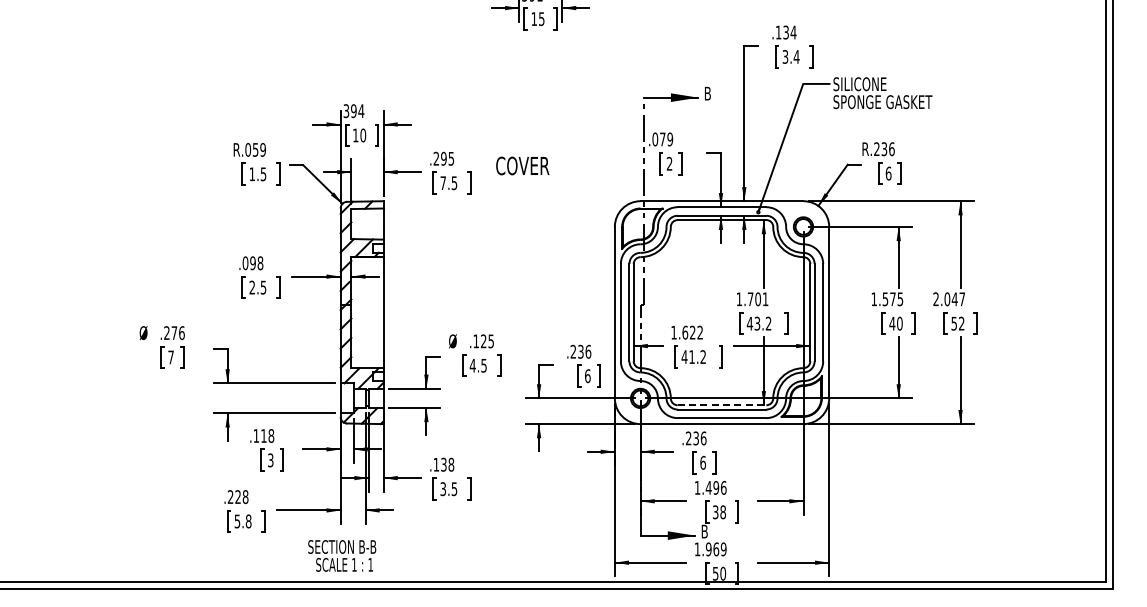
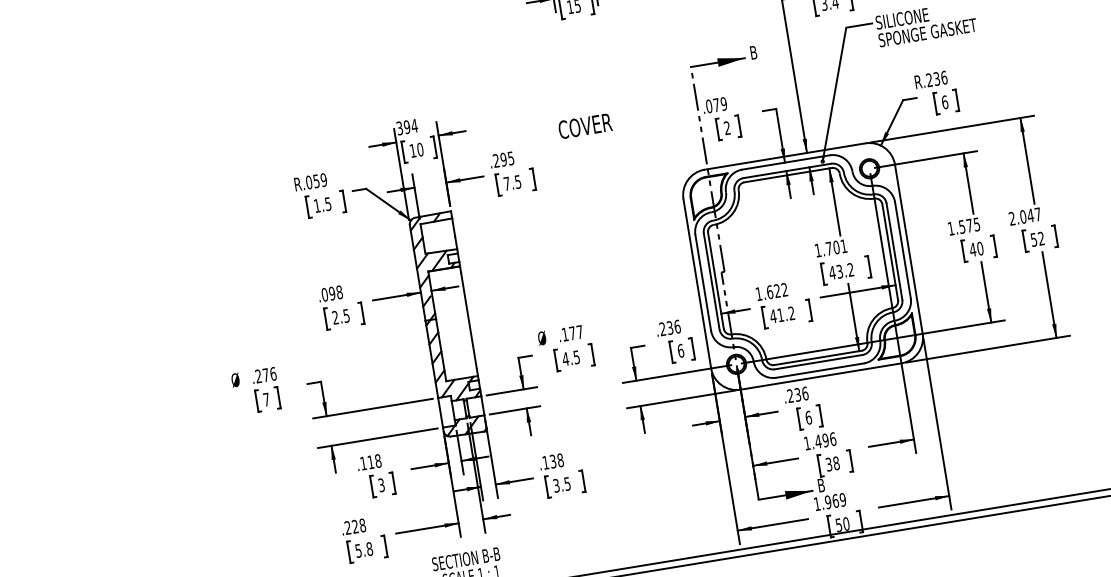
text: (522, 165) -> (584, 125), moved
text: (487, 341) -> (576, 332), .125 -> .177
line: (722, 405) -> (818, 358), dashed -> solid

